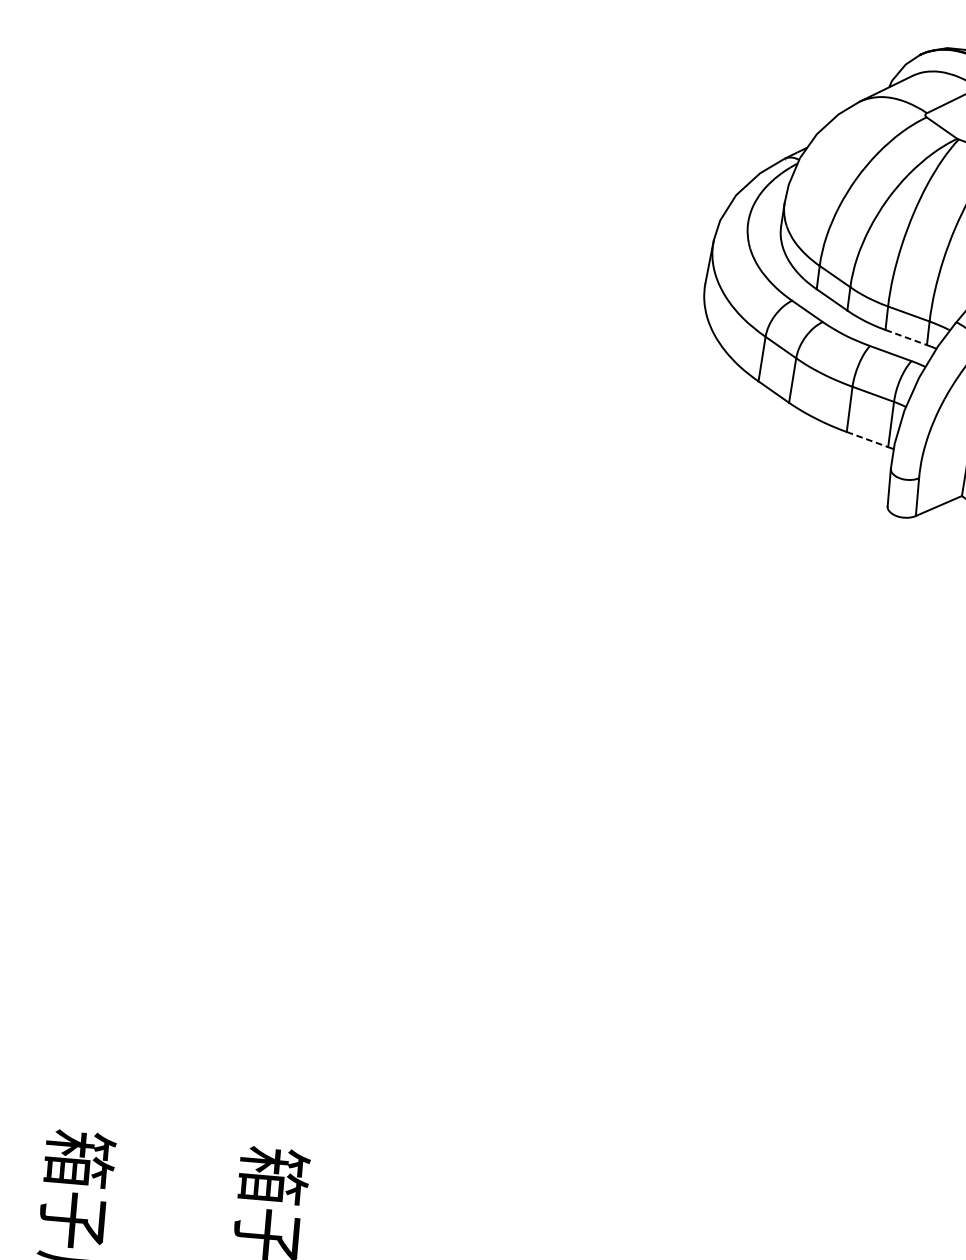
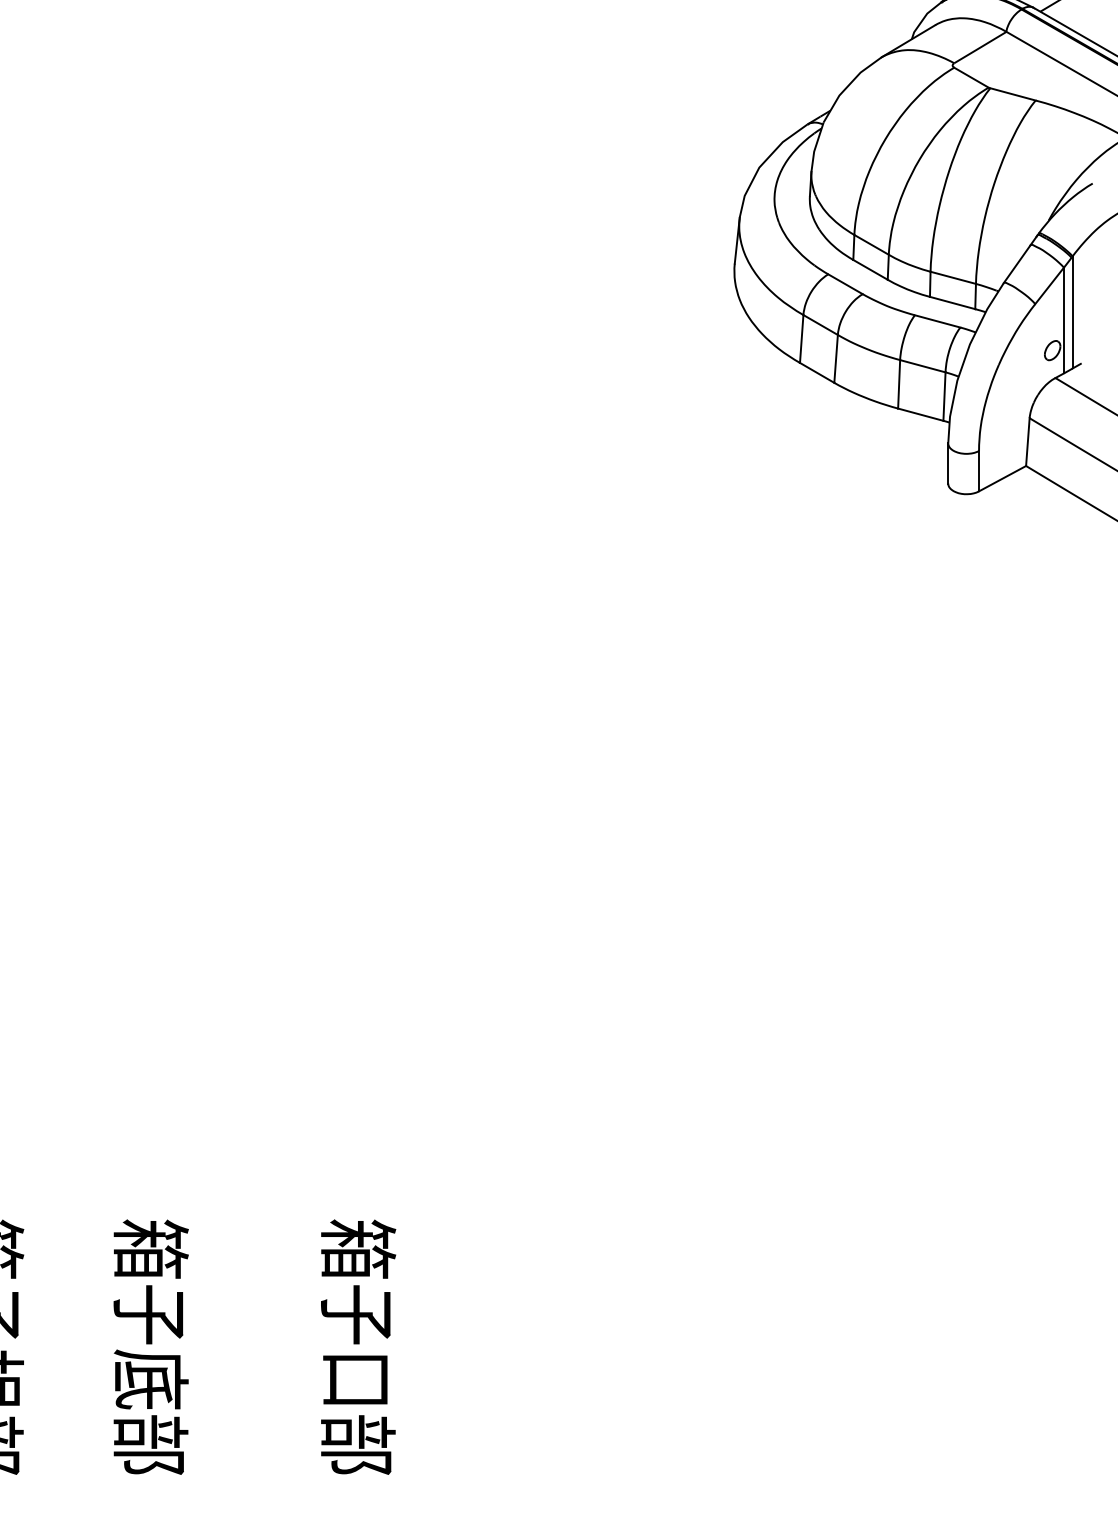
line: (907, 338) -> (953, 303), dashed -> solid
line: (868, 439) -> (921, 414), dashed -> solid

